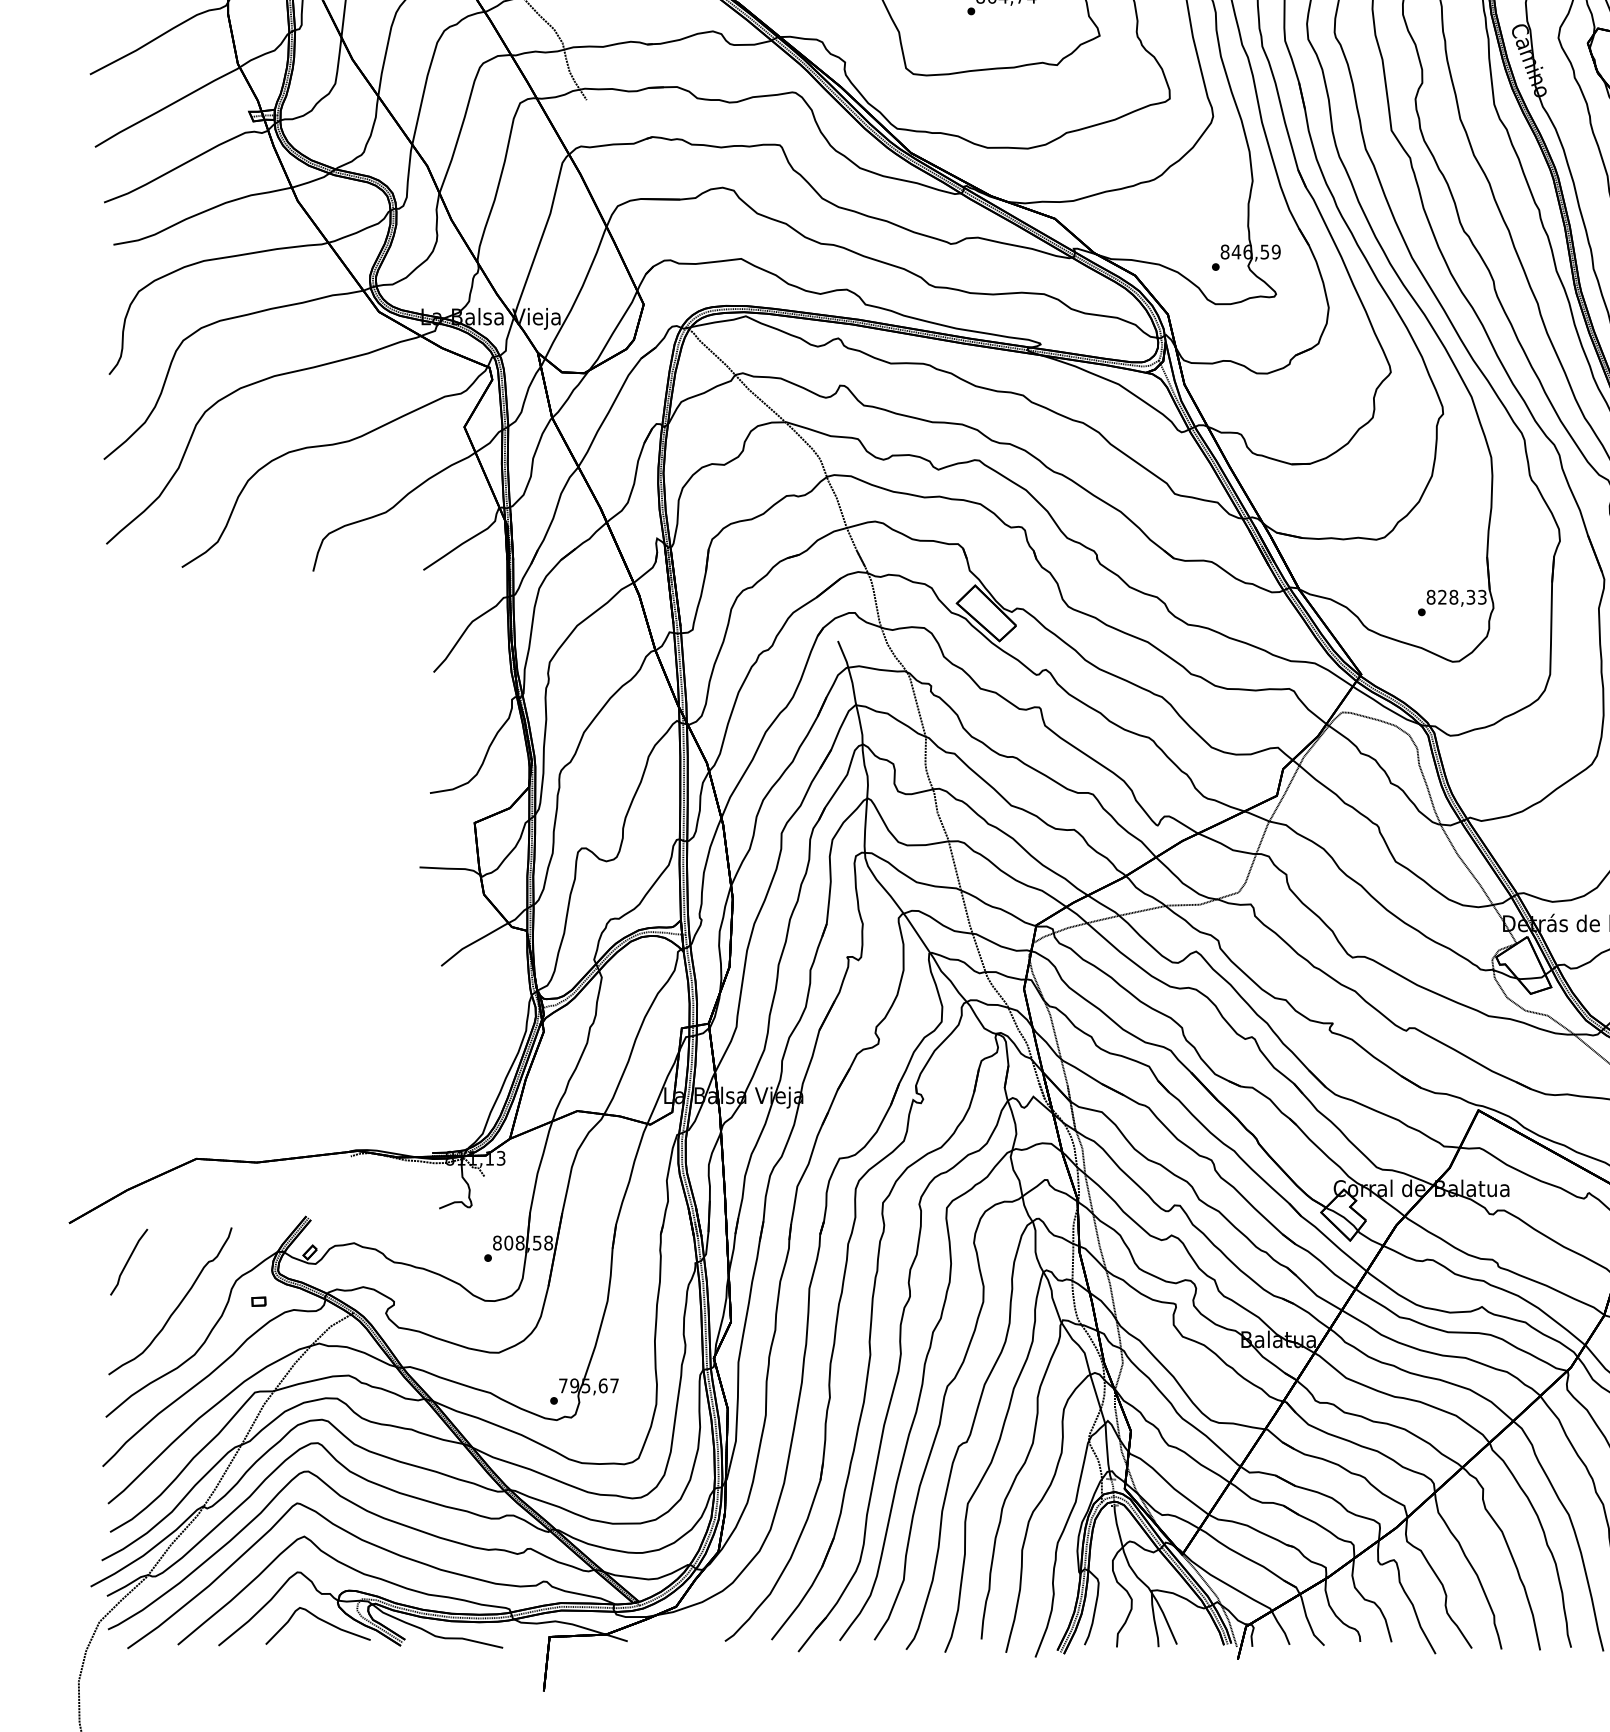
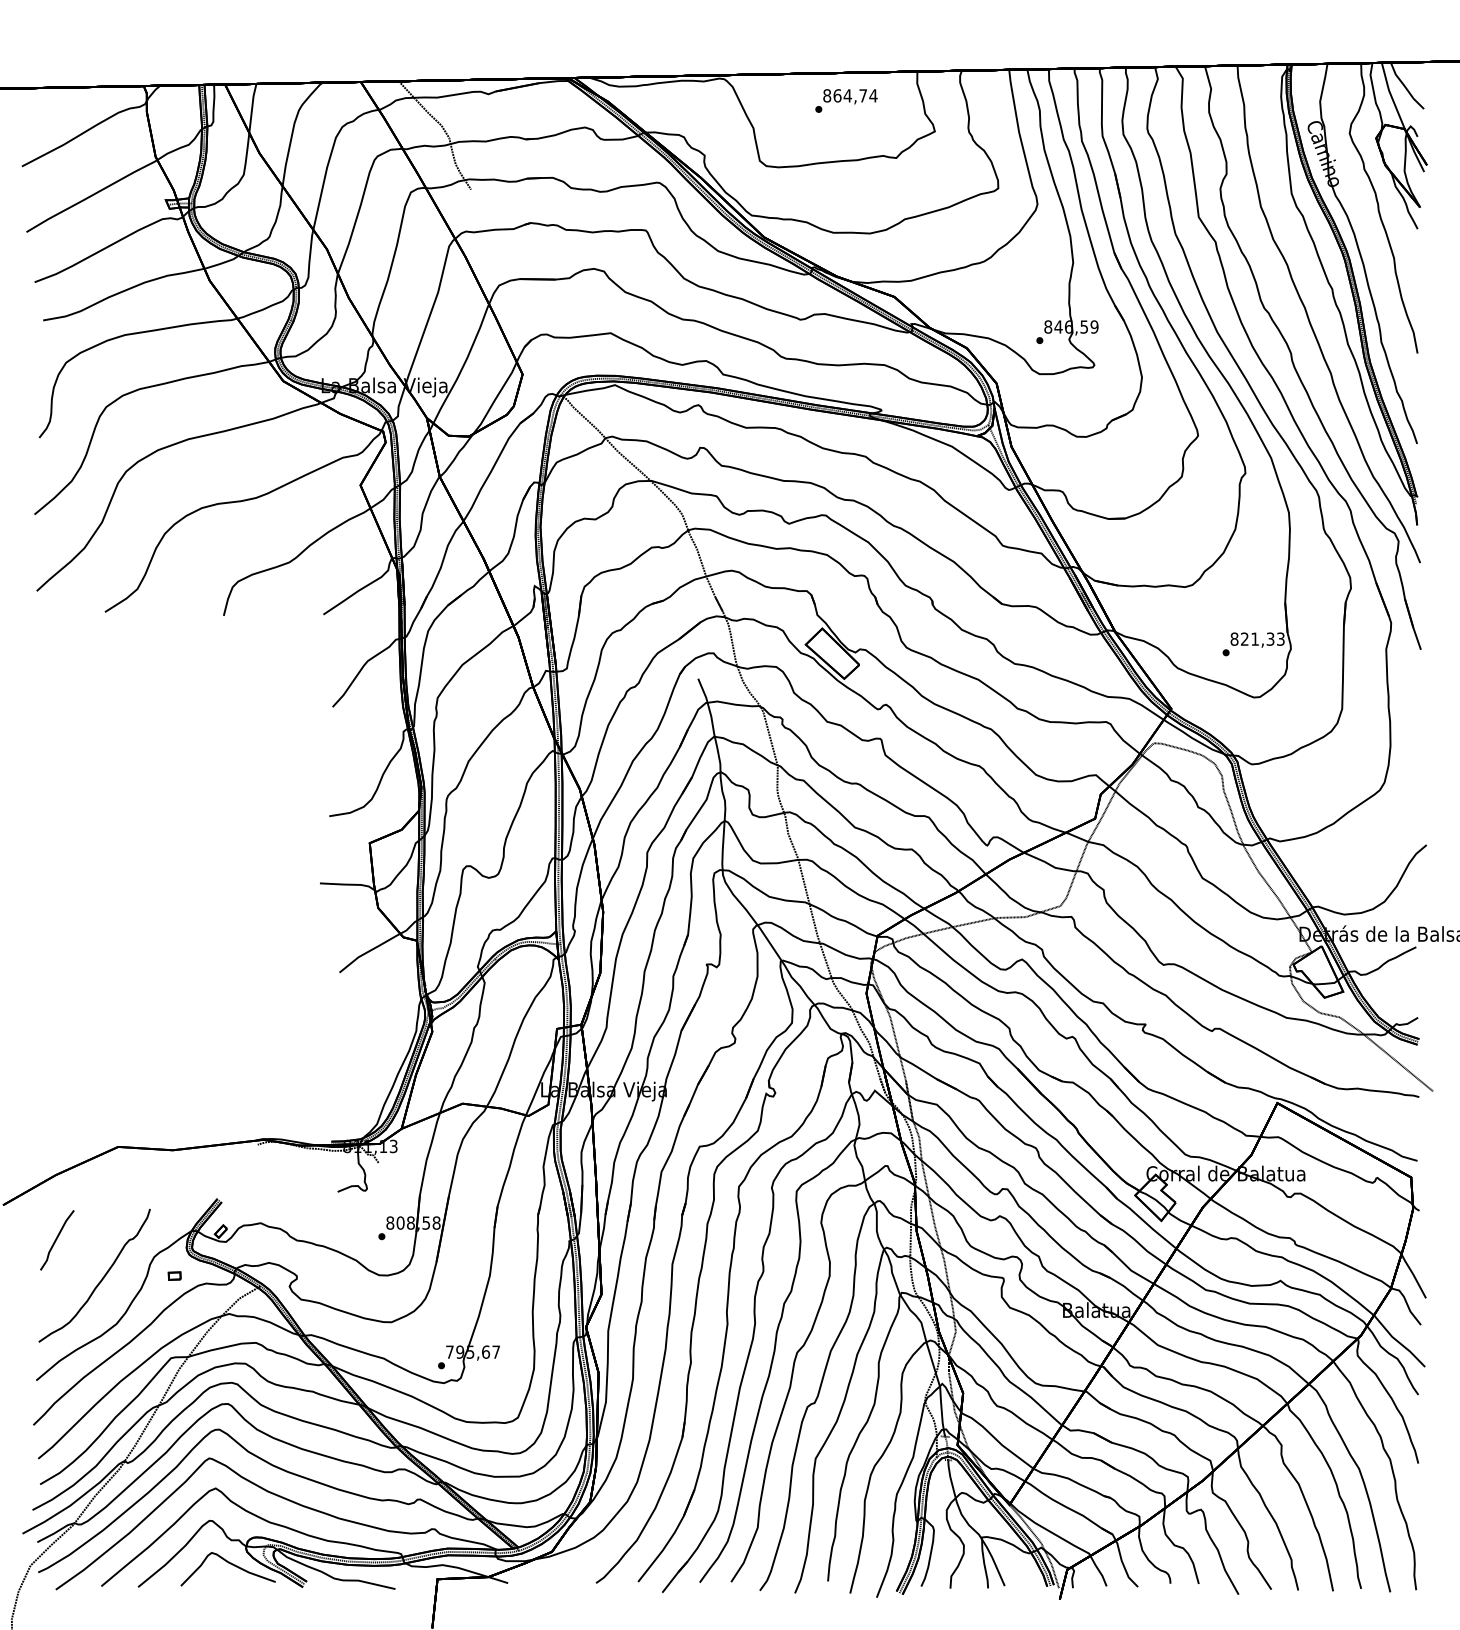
text: (1454, 596) -> (1255, 638), 828,33 -> 821,33

